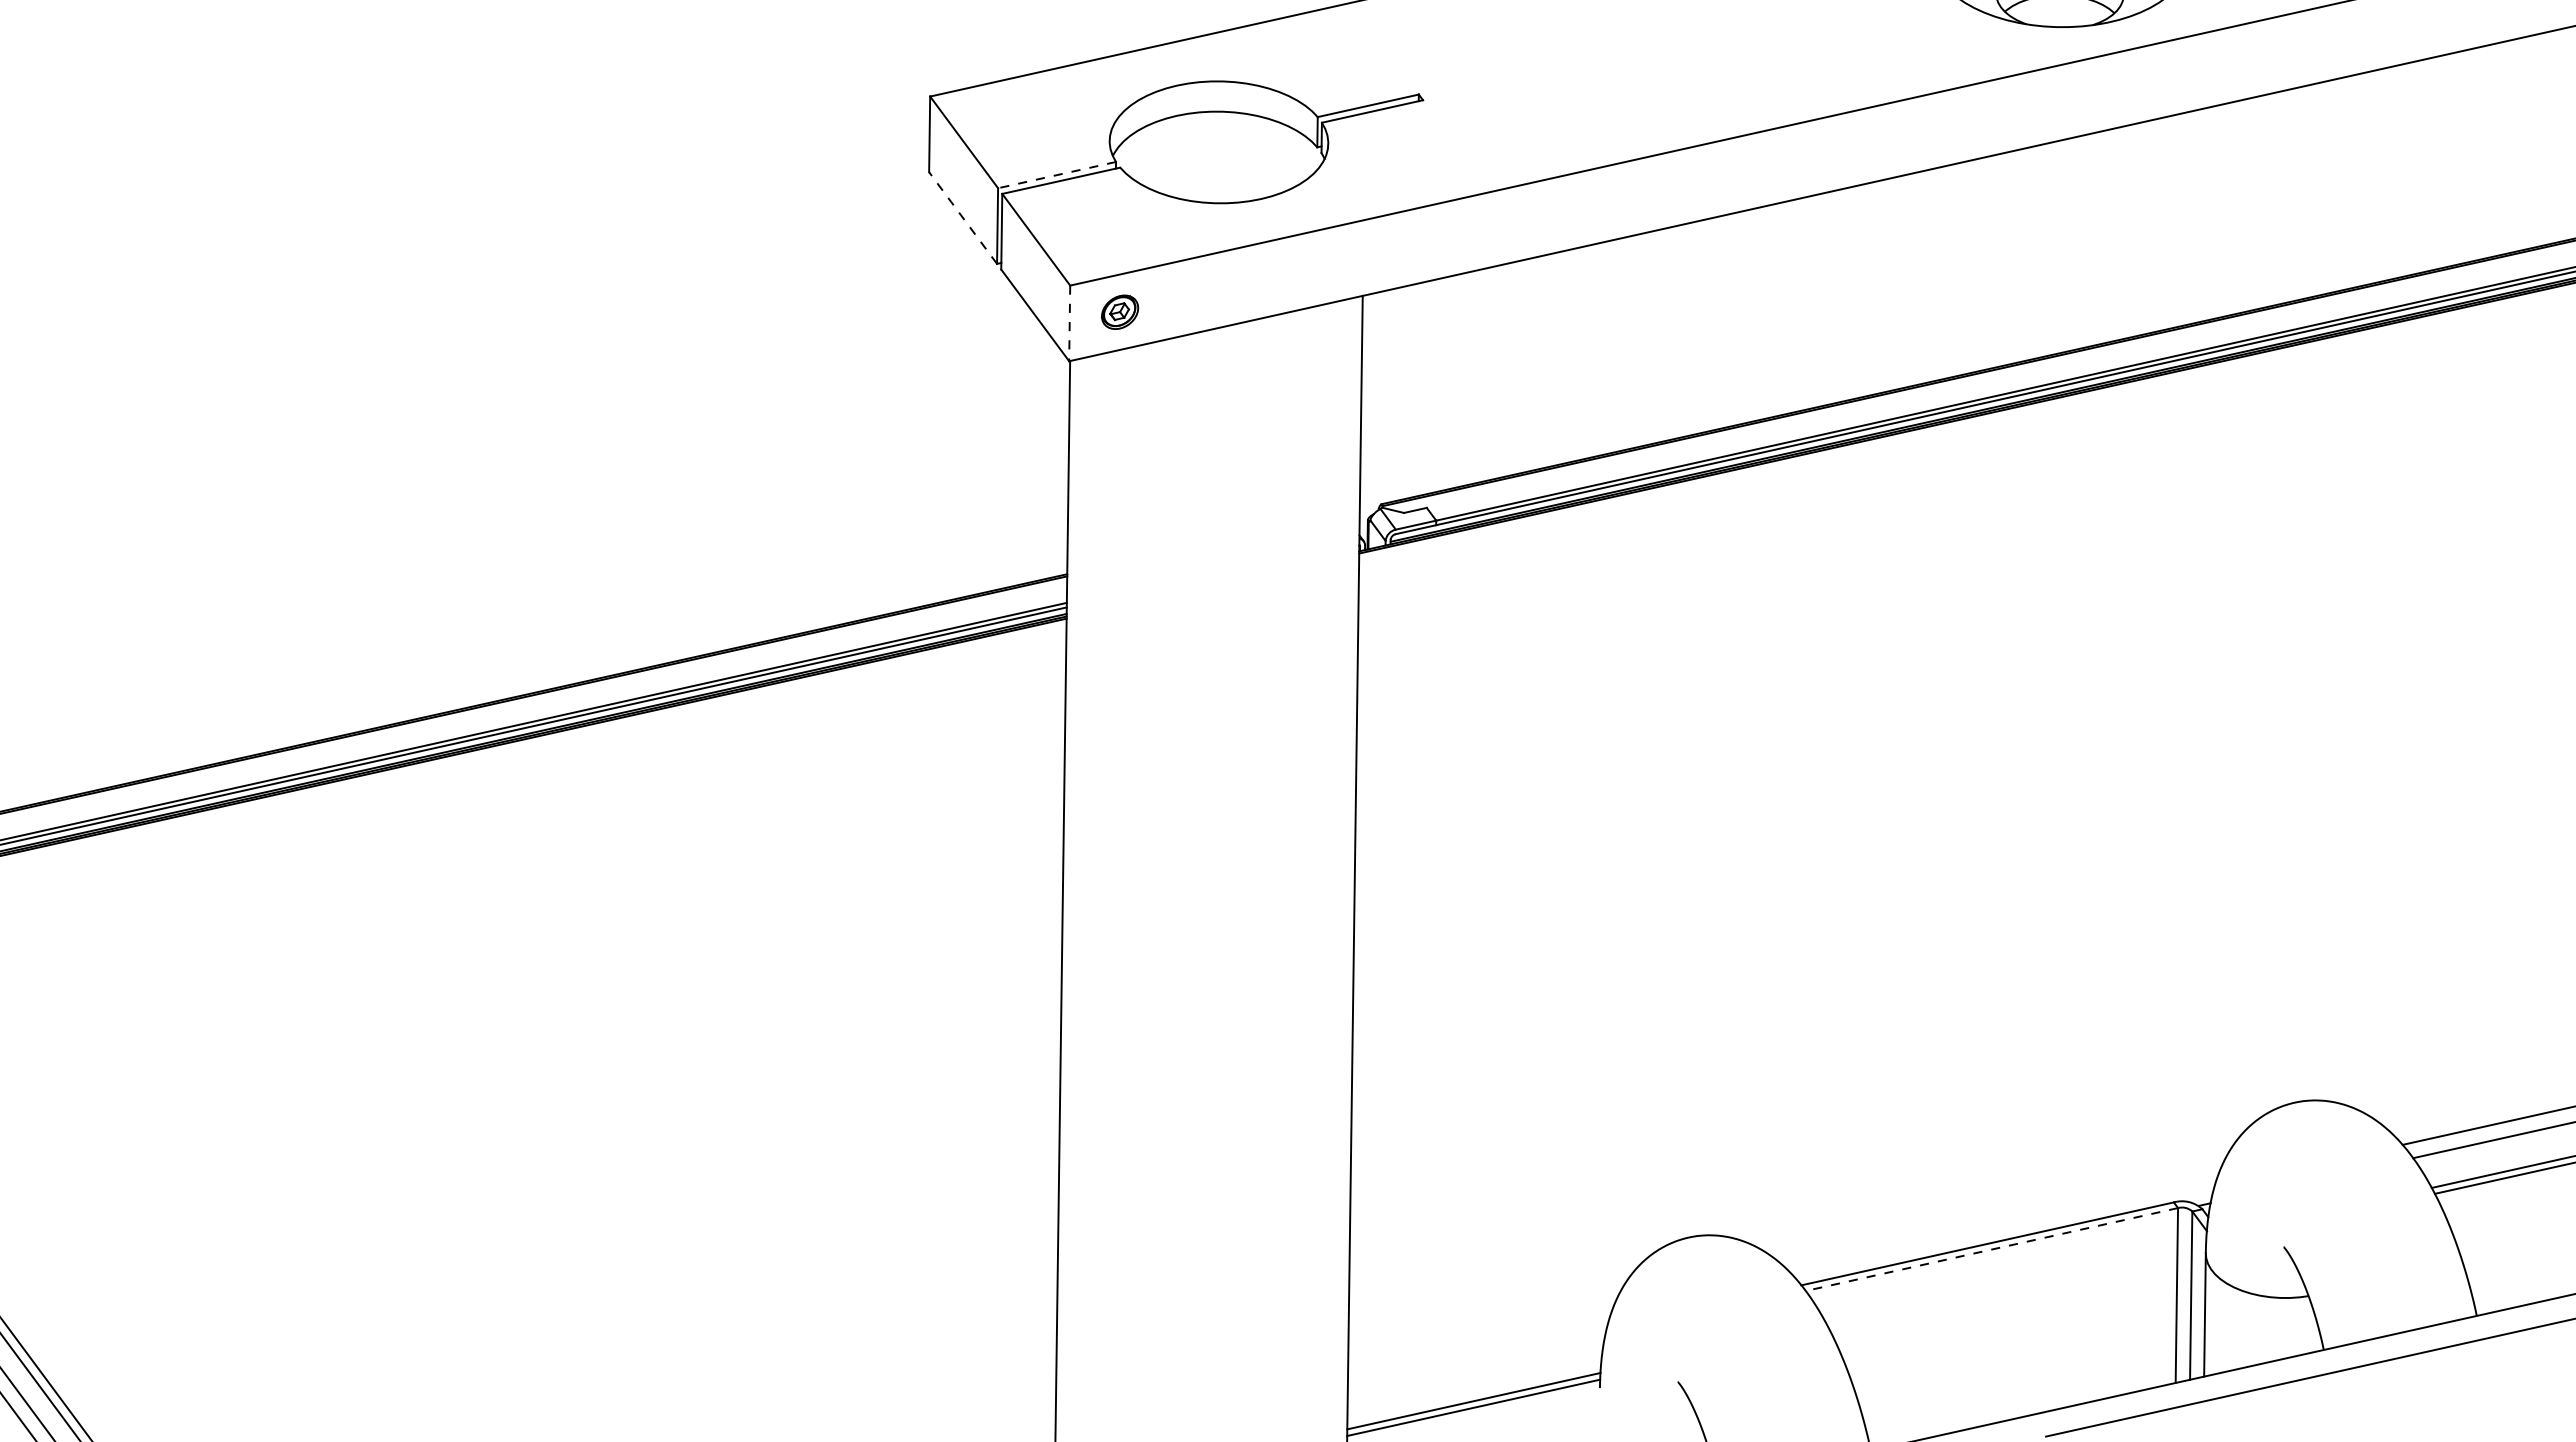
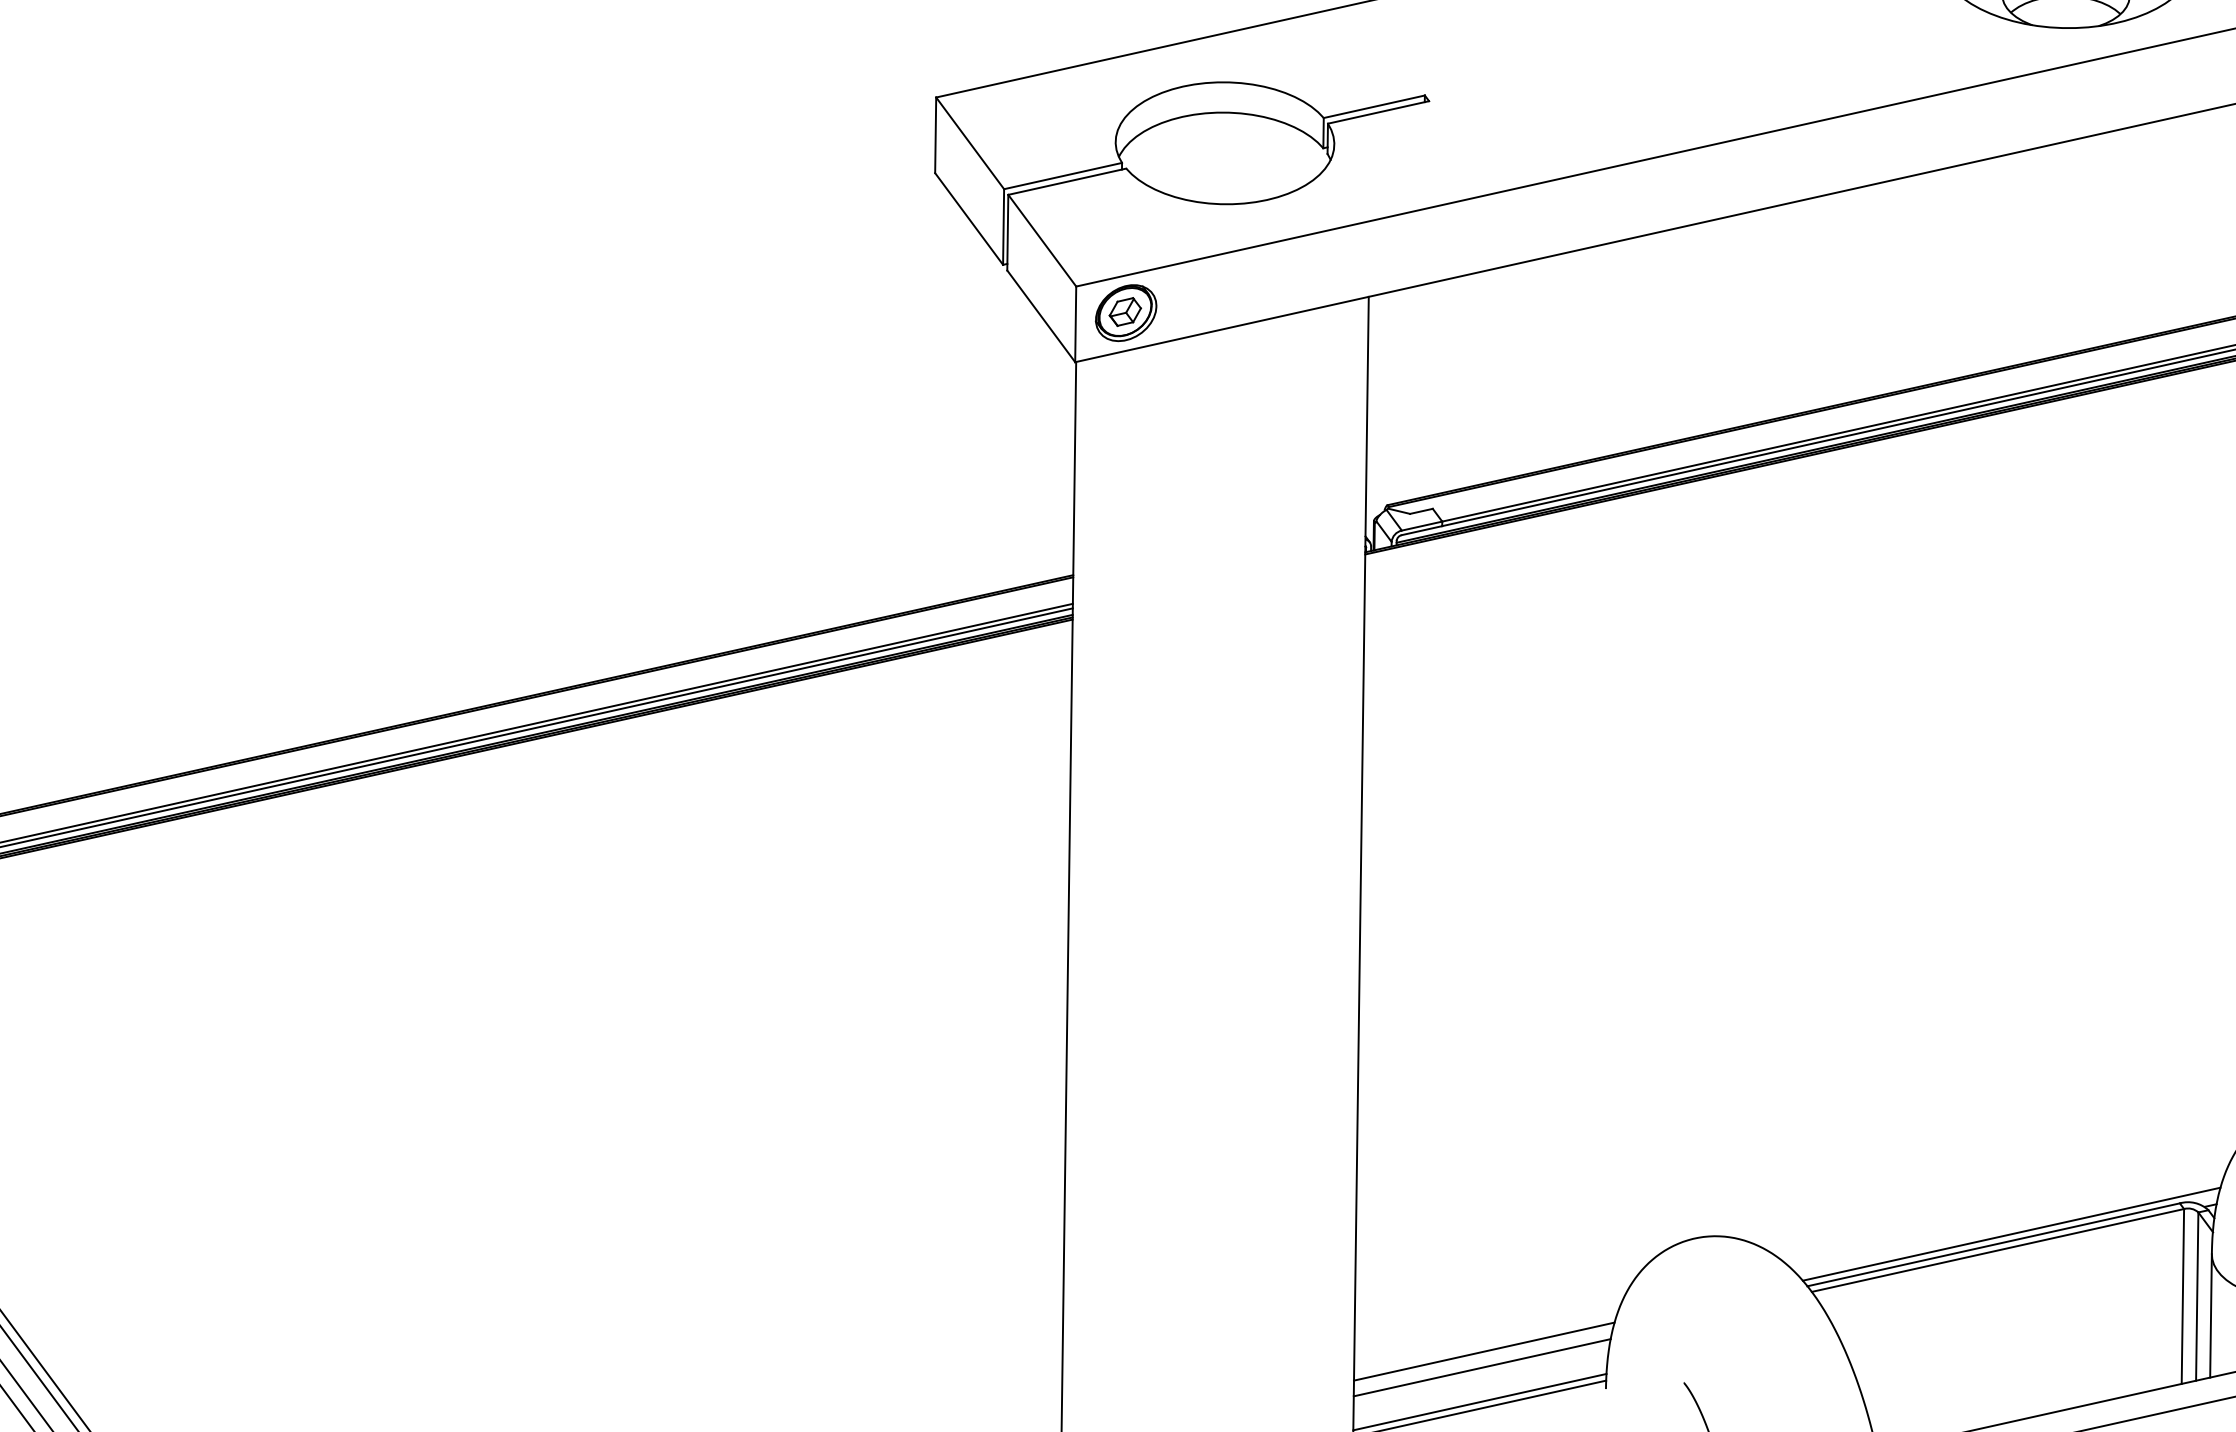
line: (1056, 175) -> (1062, 176), dashed -> solid
line: (962, 217) -> (968, 218), dashed -> solid
part: (1119, 312) -> (1125, 313), size x1.67
line: (1069, 323) -> (1075, 324), dashed -> solid
line: (2005, 1232) -> (2011, 1233), added
line: (1991, 1249) -> (1997, 1250), dashed -> solid
line: (1477, 1350) -> (1483, 1351), added
line: (1475, 1366) -> (1481, 1367), added

